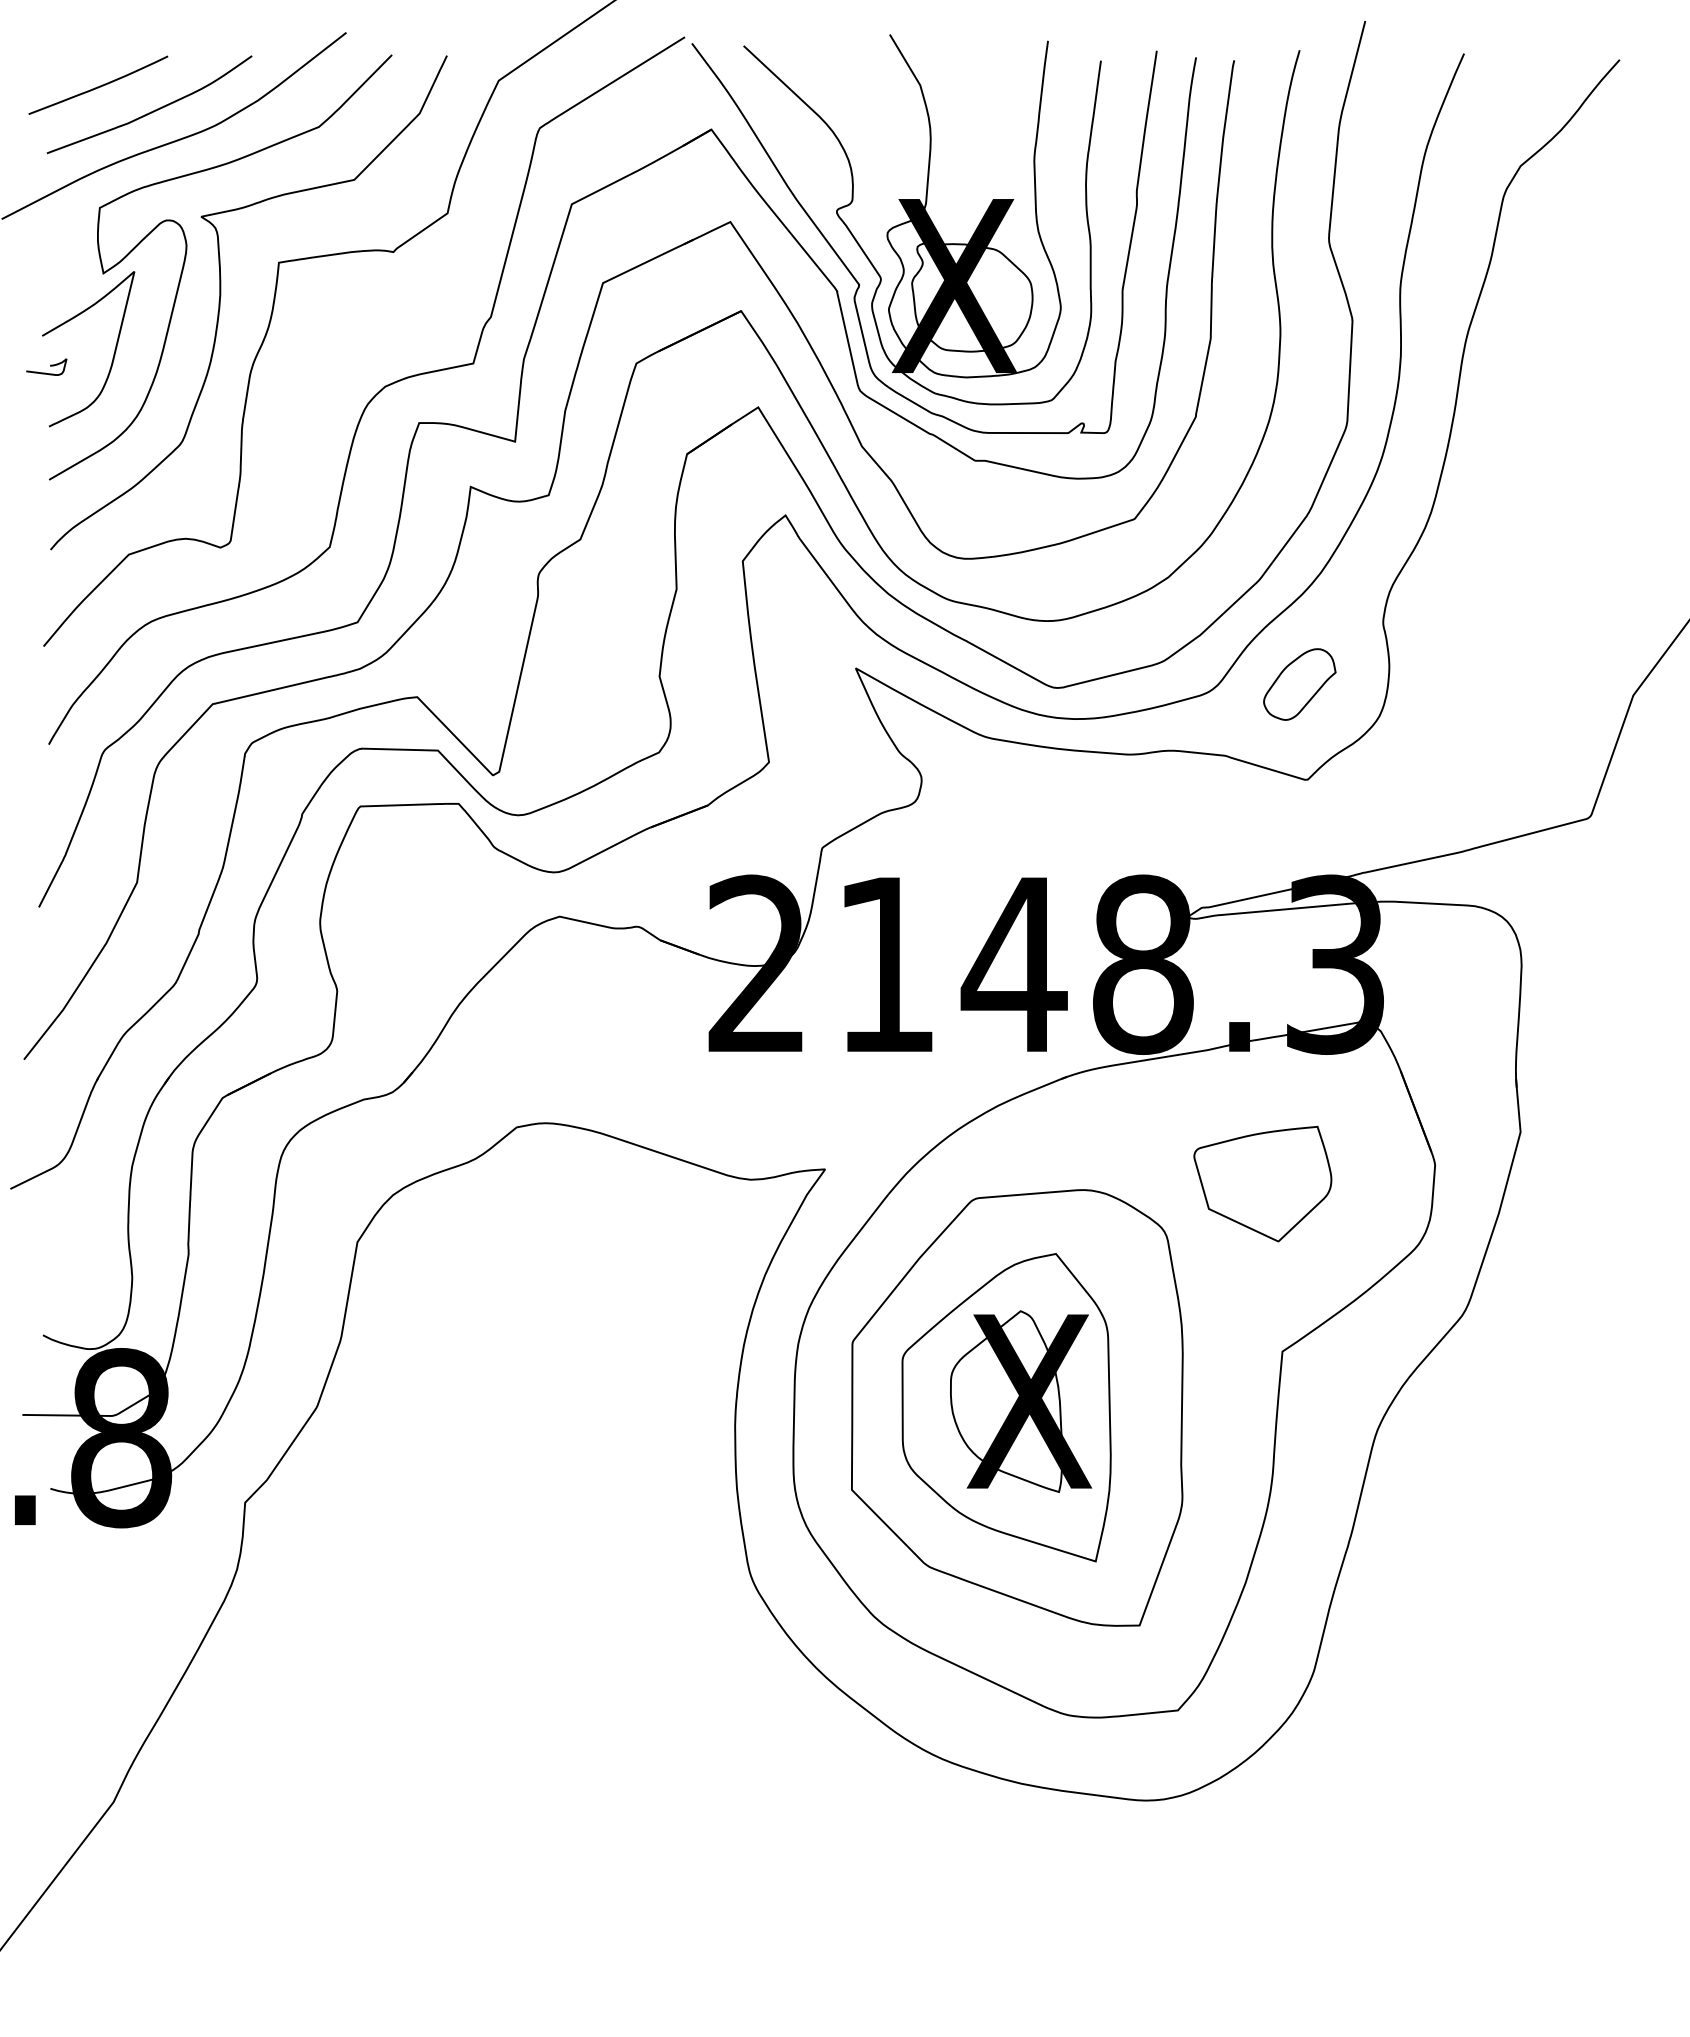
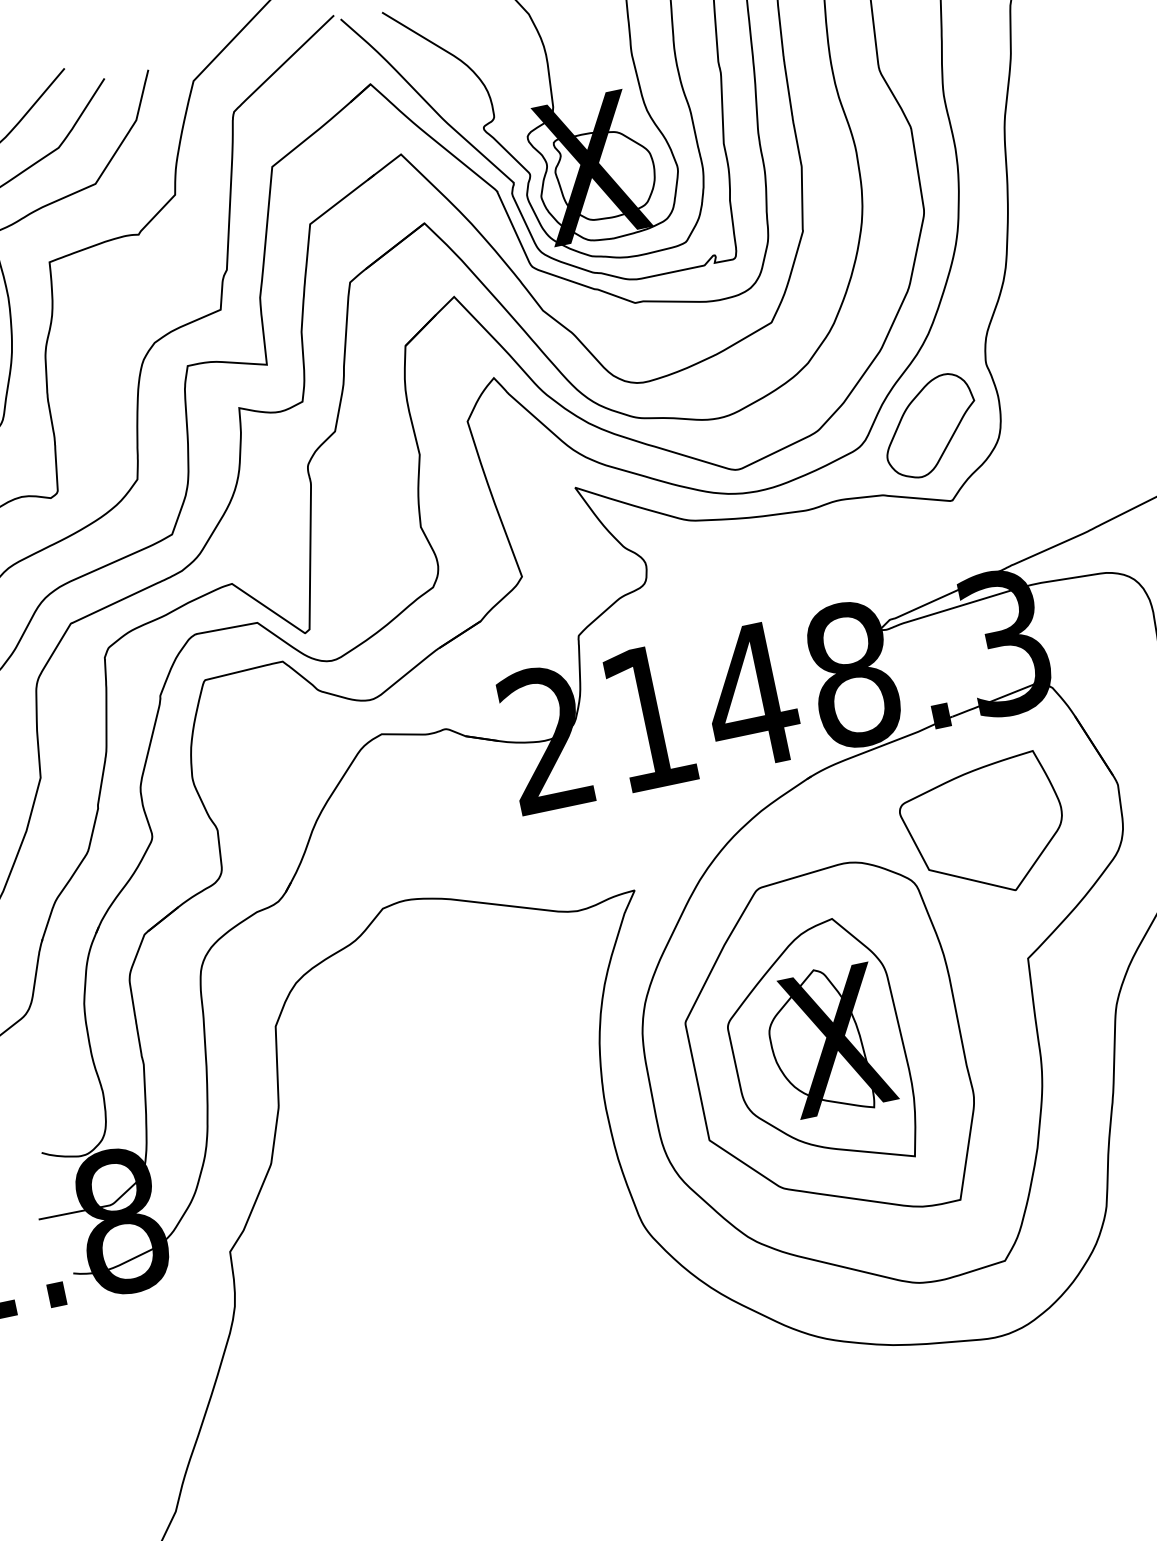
part: (1299, 684) -> (929, 426), size x1.67
part: (1262, 1183) -> (984, 828), size x1.43

